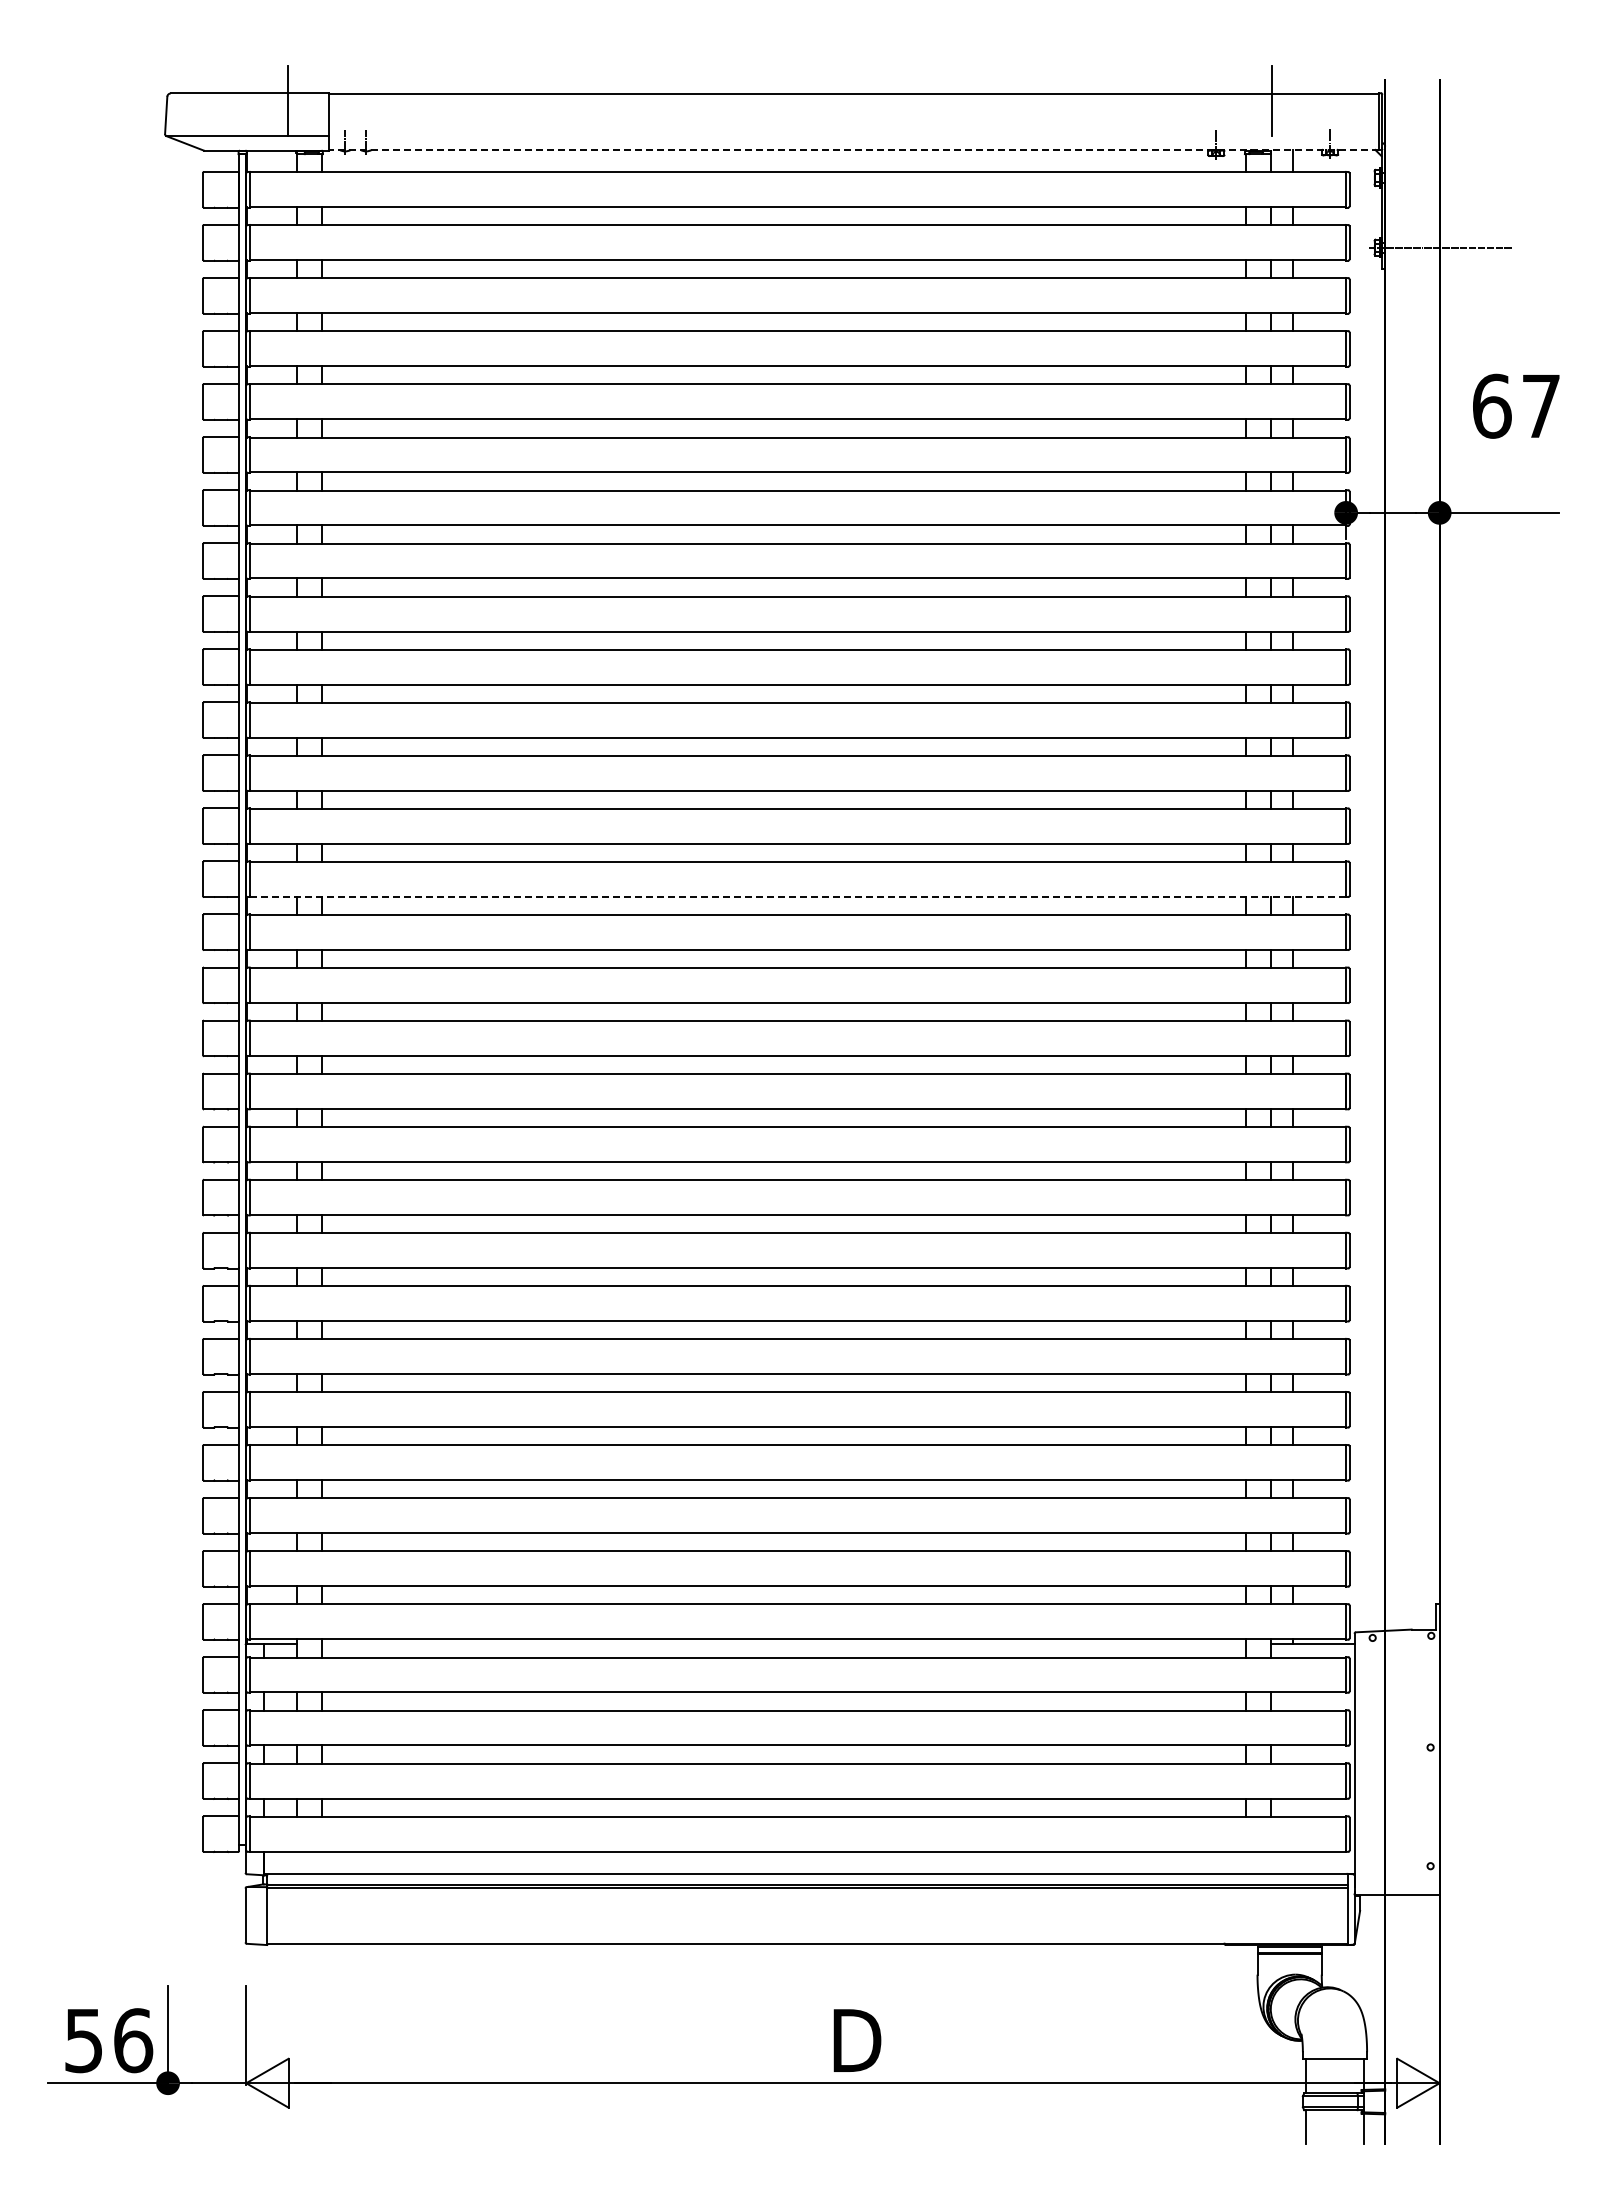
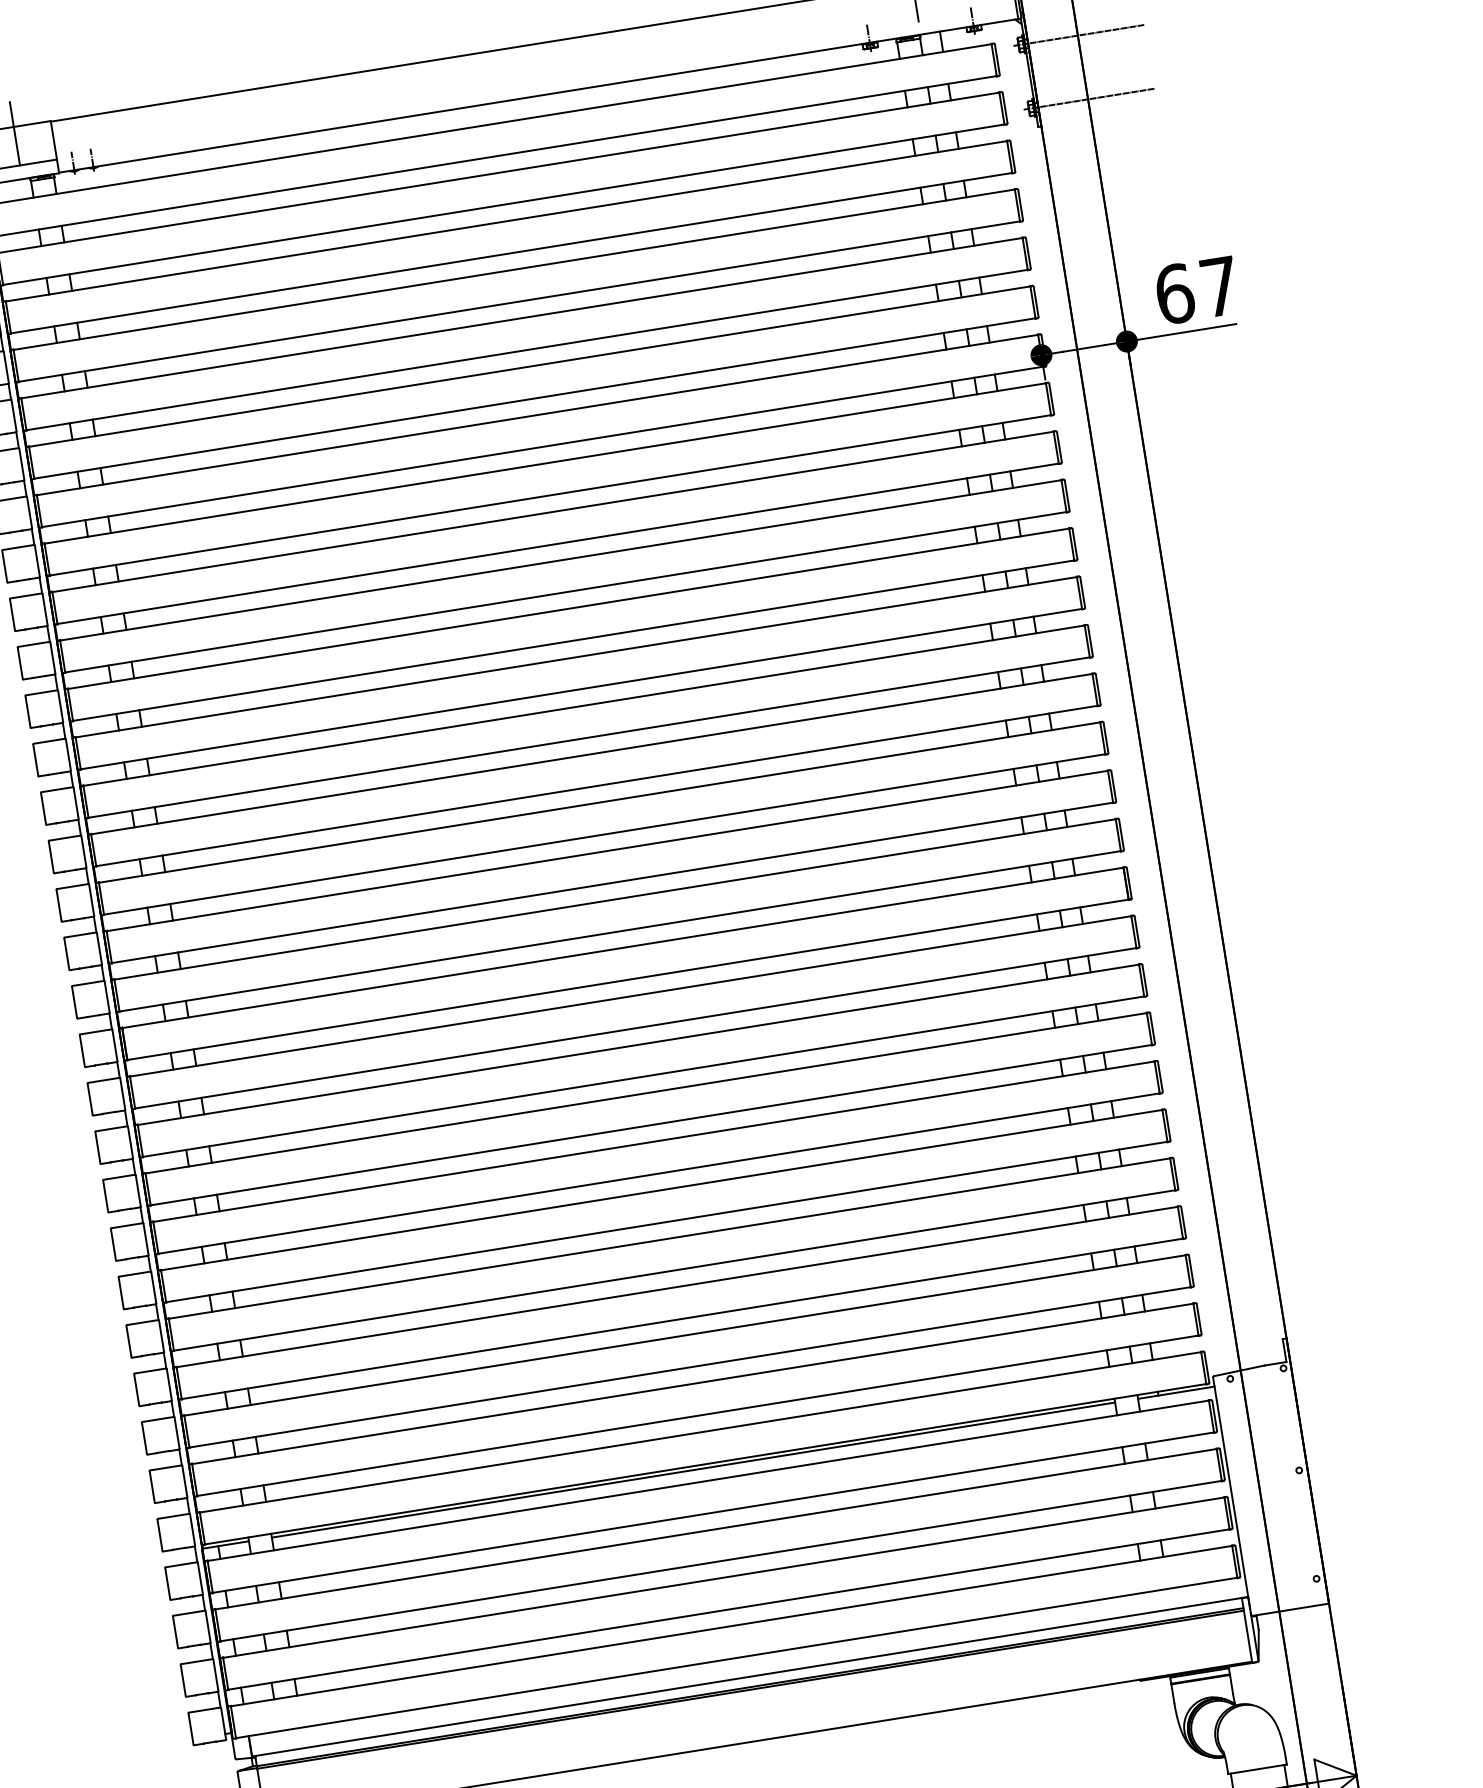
line: (853, 149) -> (538, 95), dashed -> solid
line: (1441, 177) -> (1079, 35), added
text: (1516, 405) -> (1197, 289), moved
line: (798, 896) -> (597, 785), dashed -> solid
line: (783, 1643) -> (693, 1470), added

